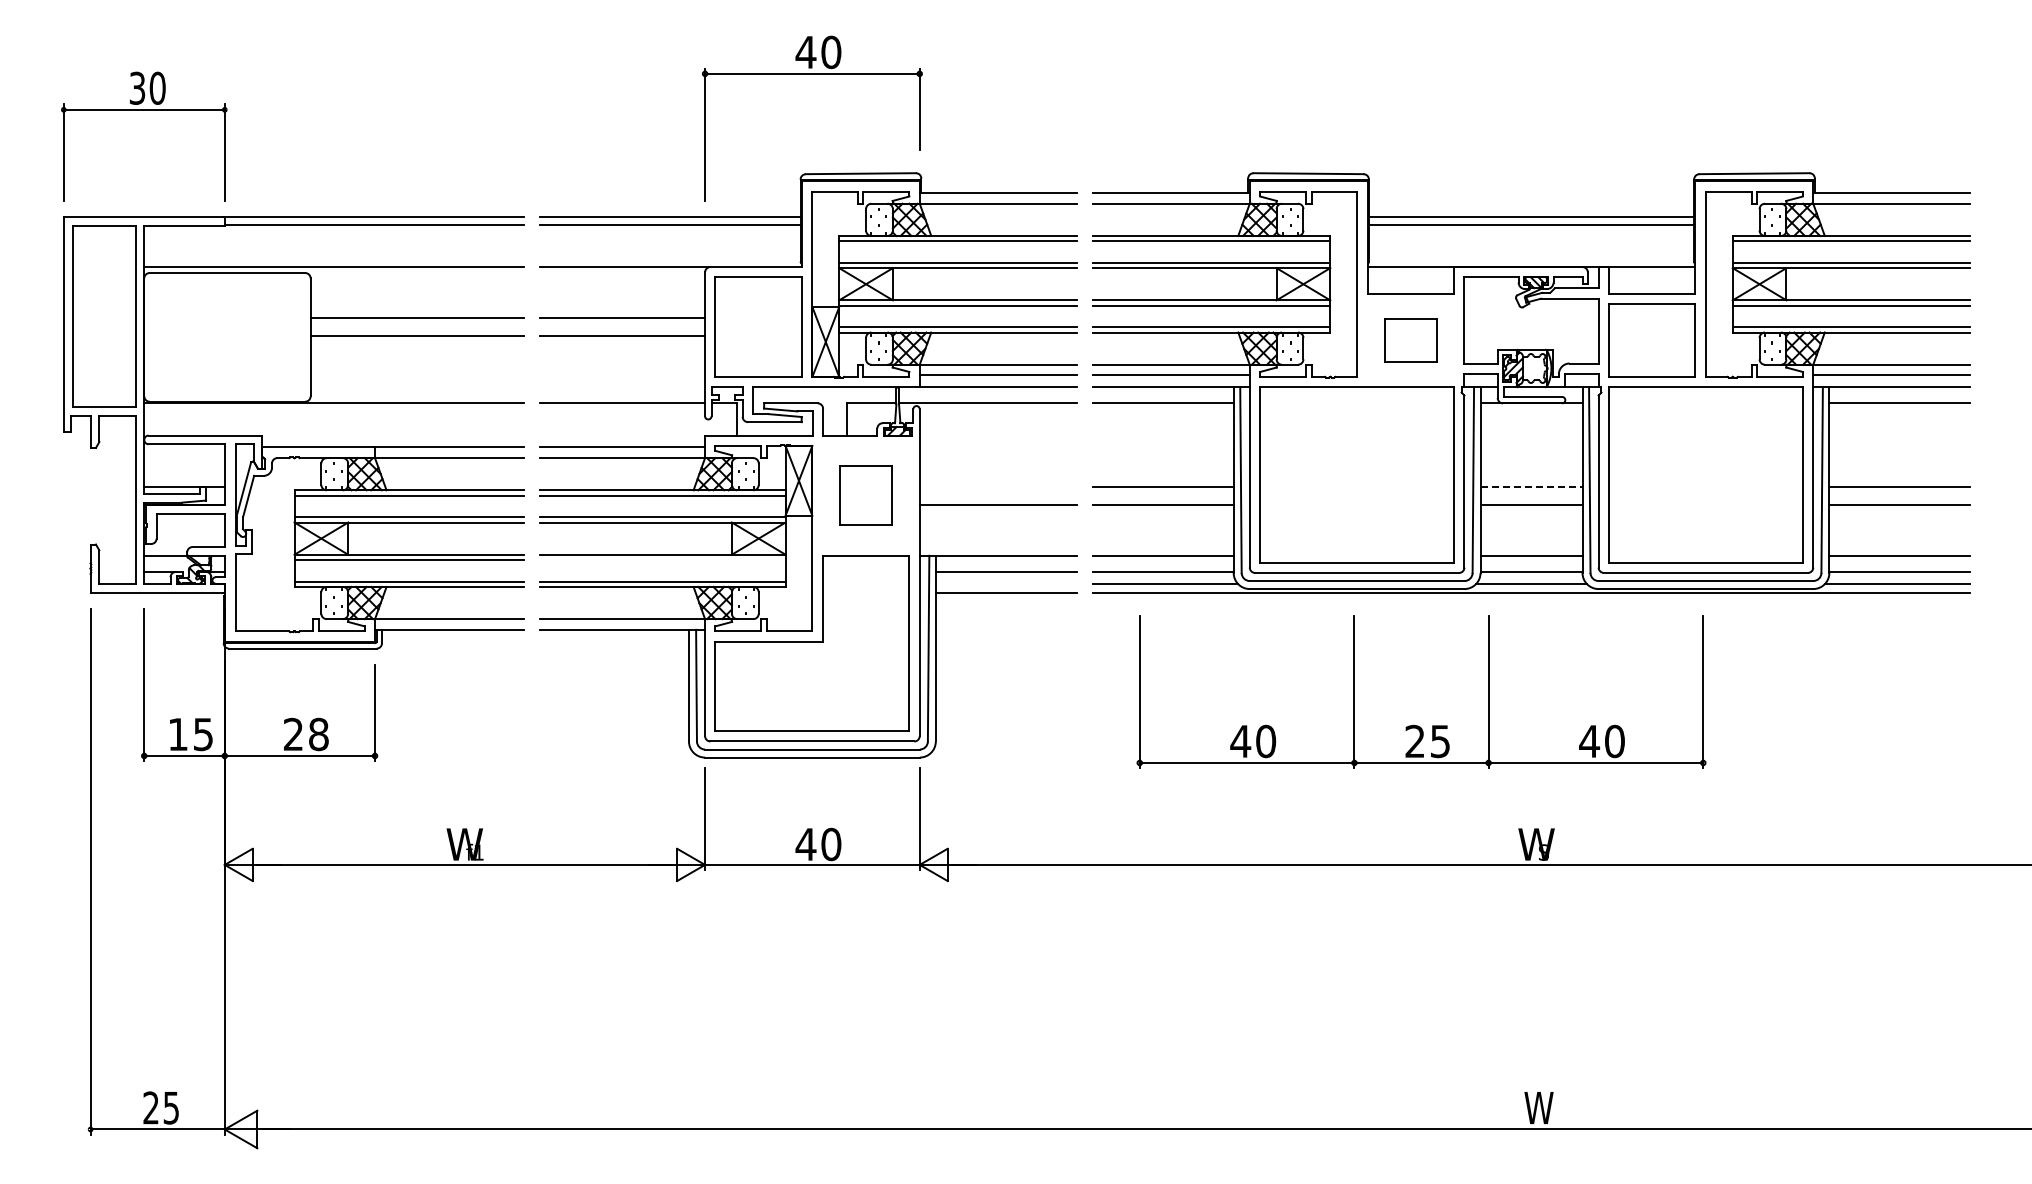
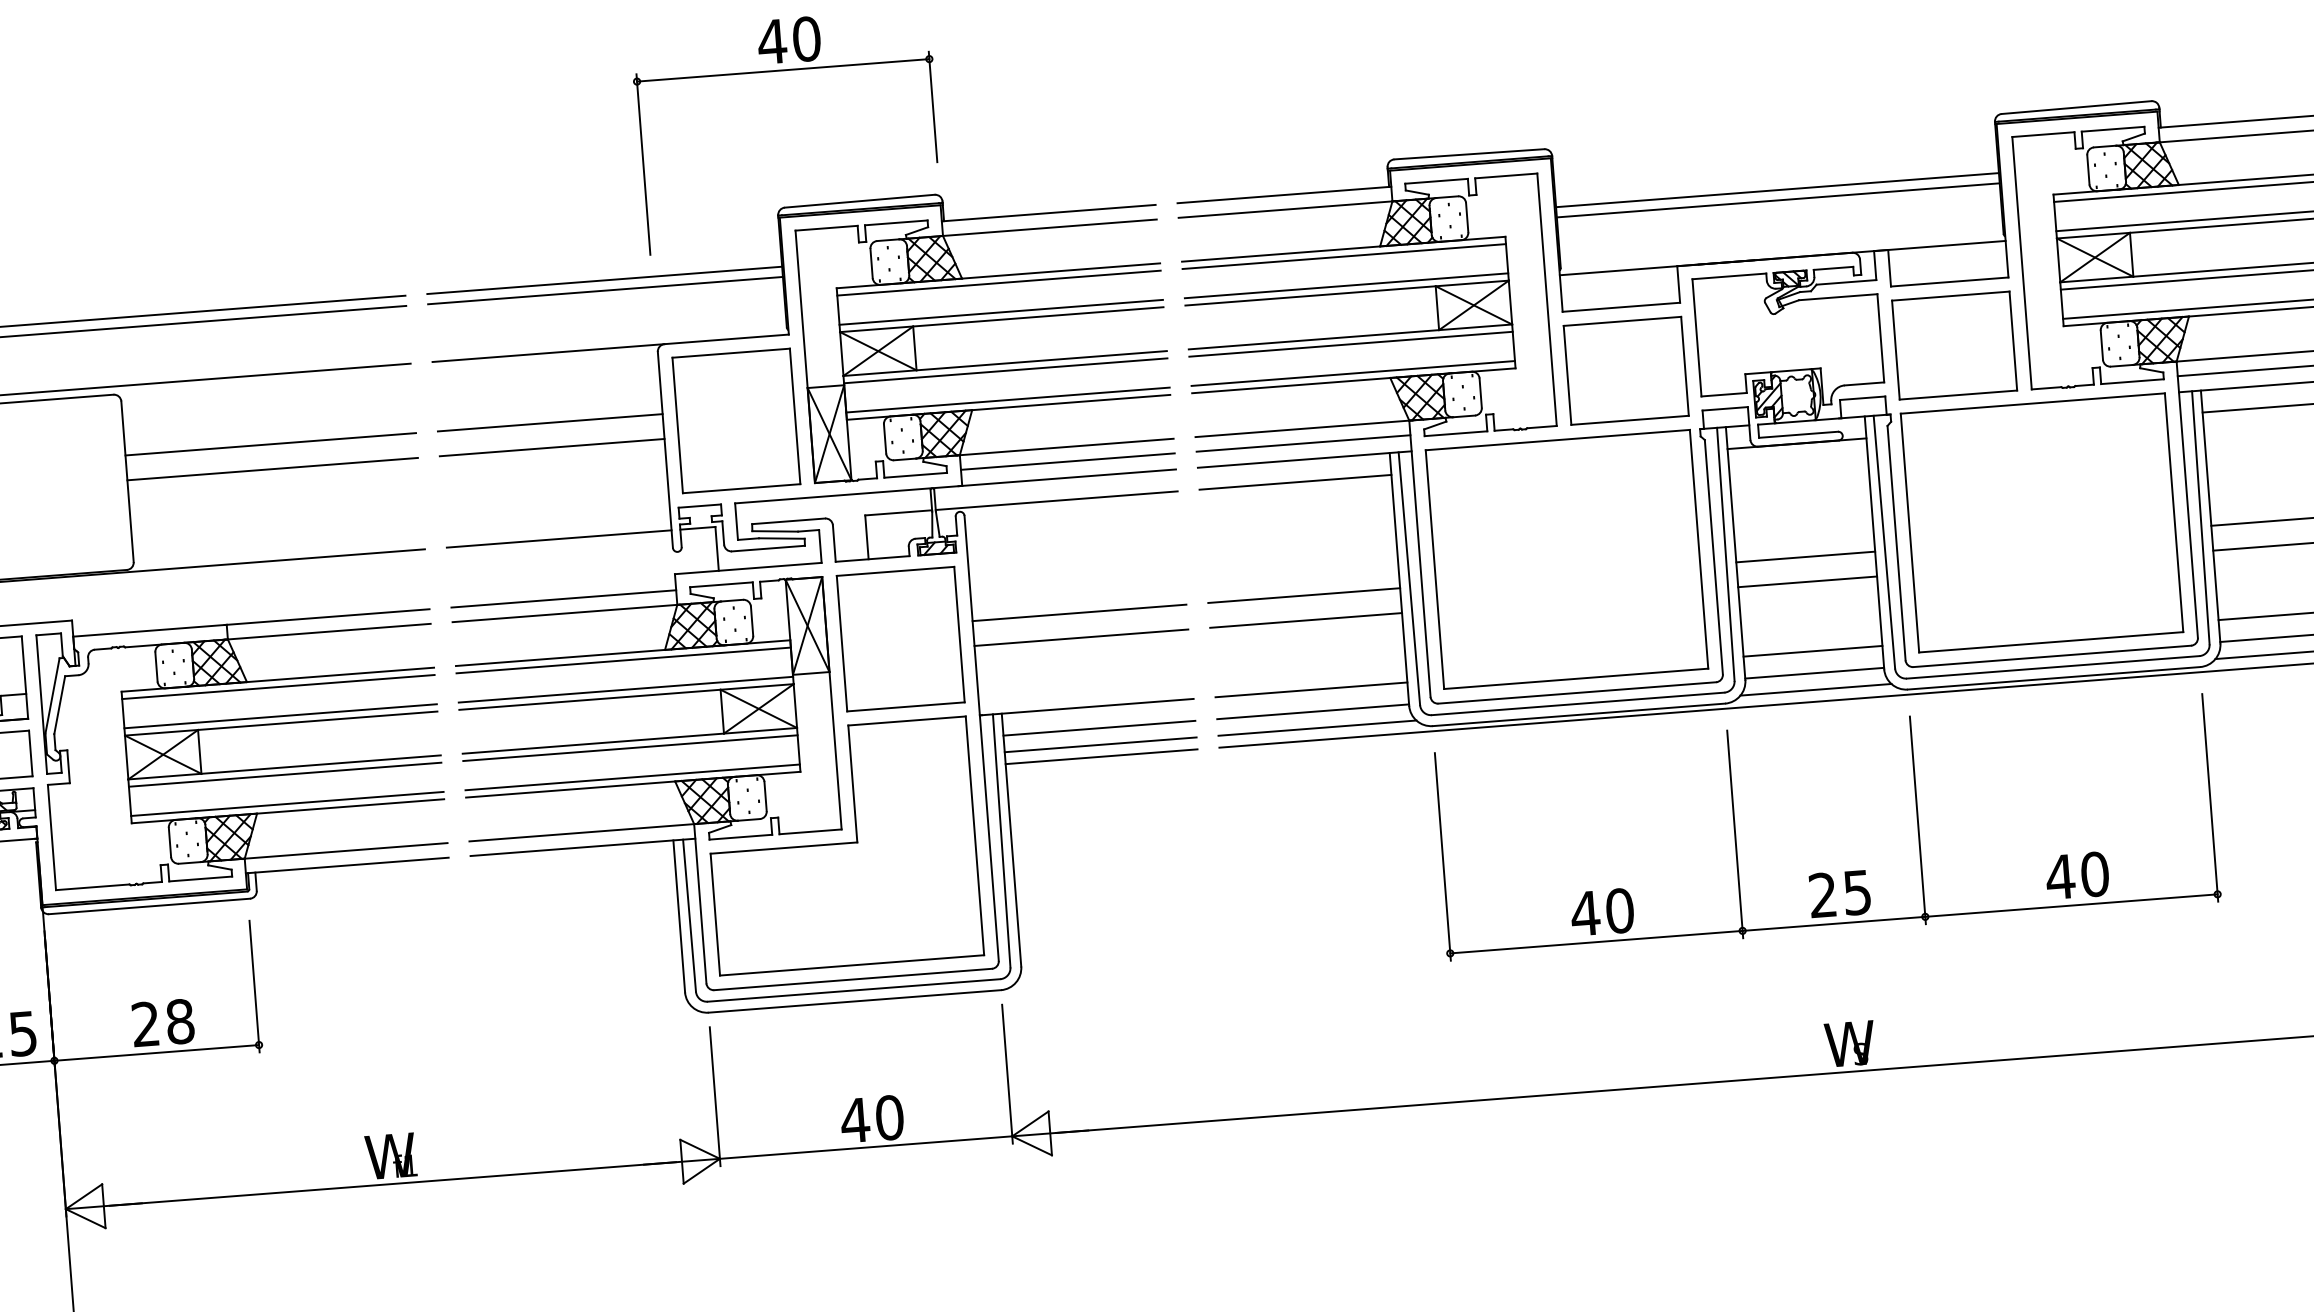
part: (1410, 340) -> (1625, 370), size x1.67
line: (997, 486) -> (1078, 612), added
line: (1531, 486) -> (1805, 556), dashed -> solid
part: (865, 495) -> (899, 638), size x1.67
line: (662, 560) -> (630, 748), added
line: (1005, 584) -> (1099, 745), added
part: (1414, 724) -> (1820, 872), moved

